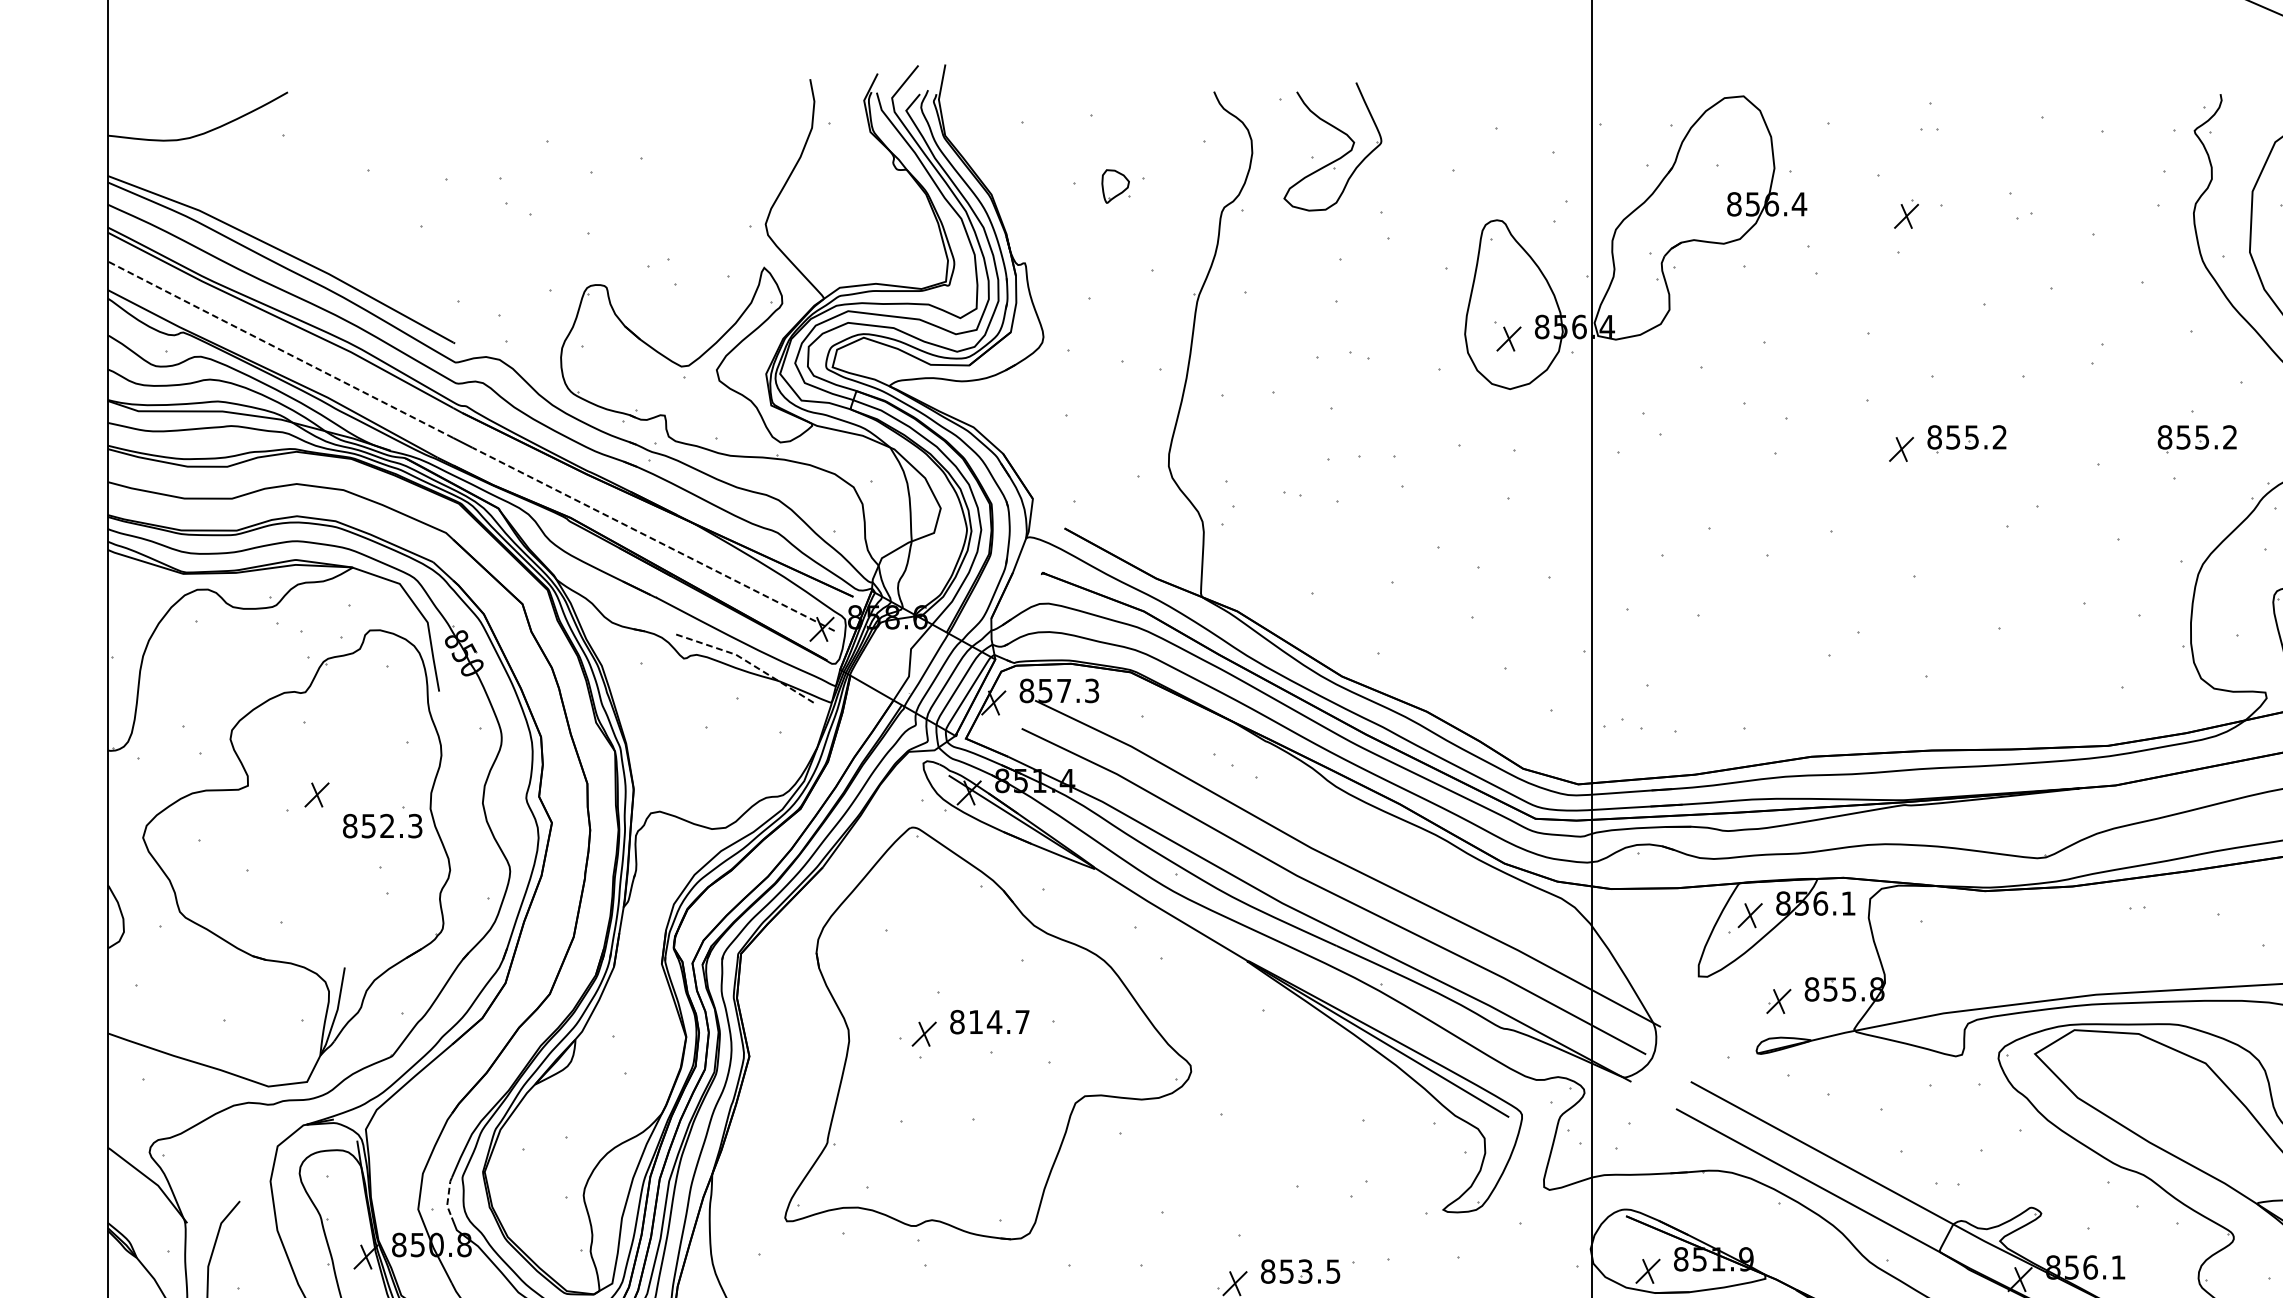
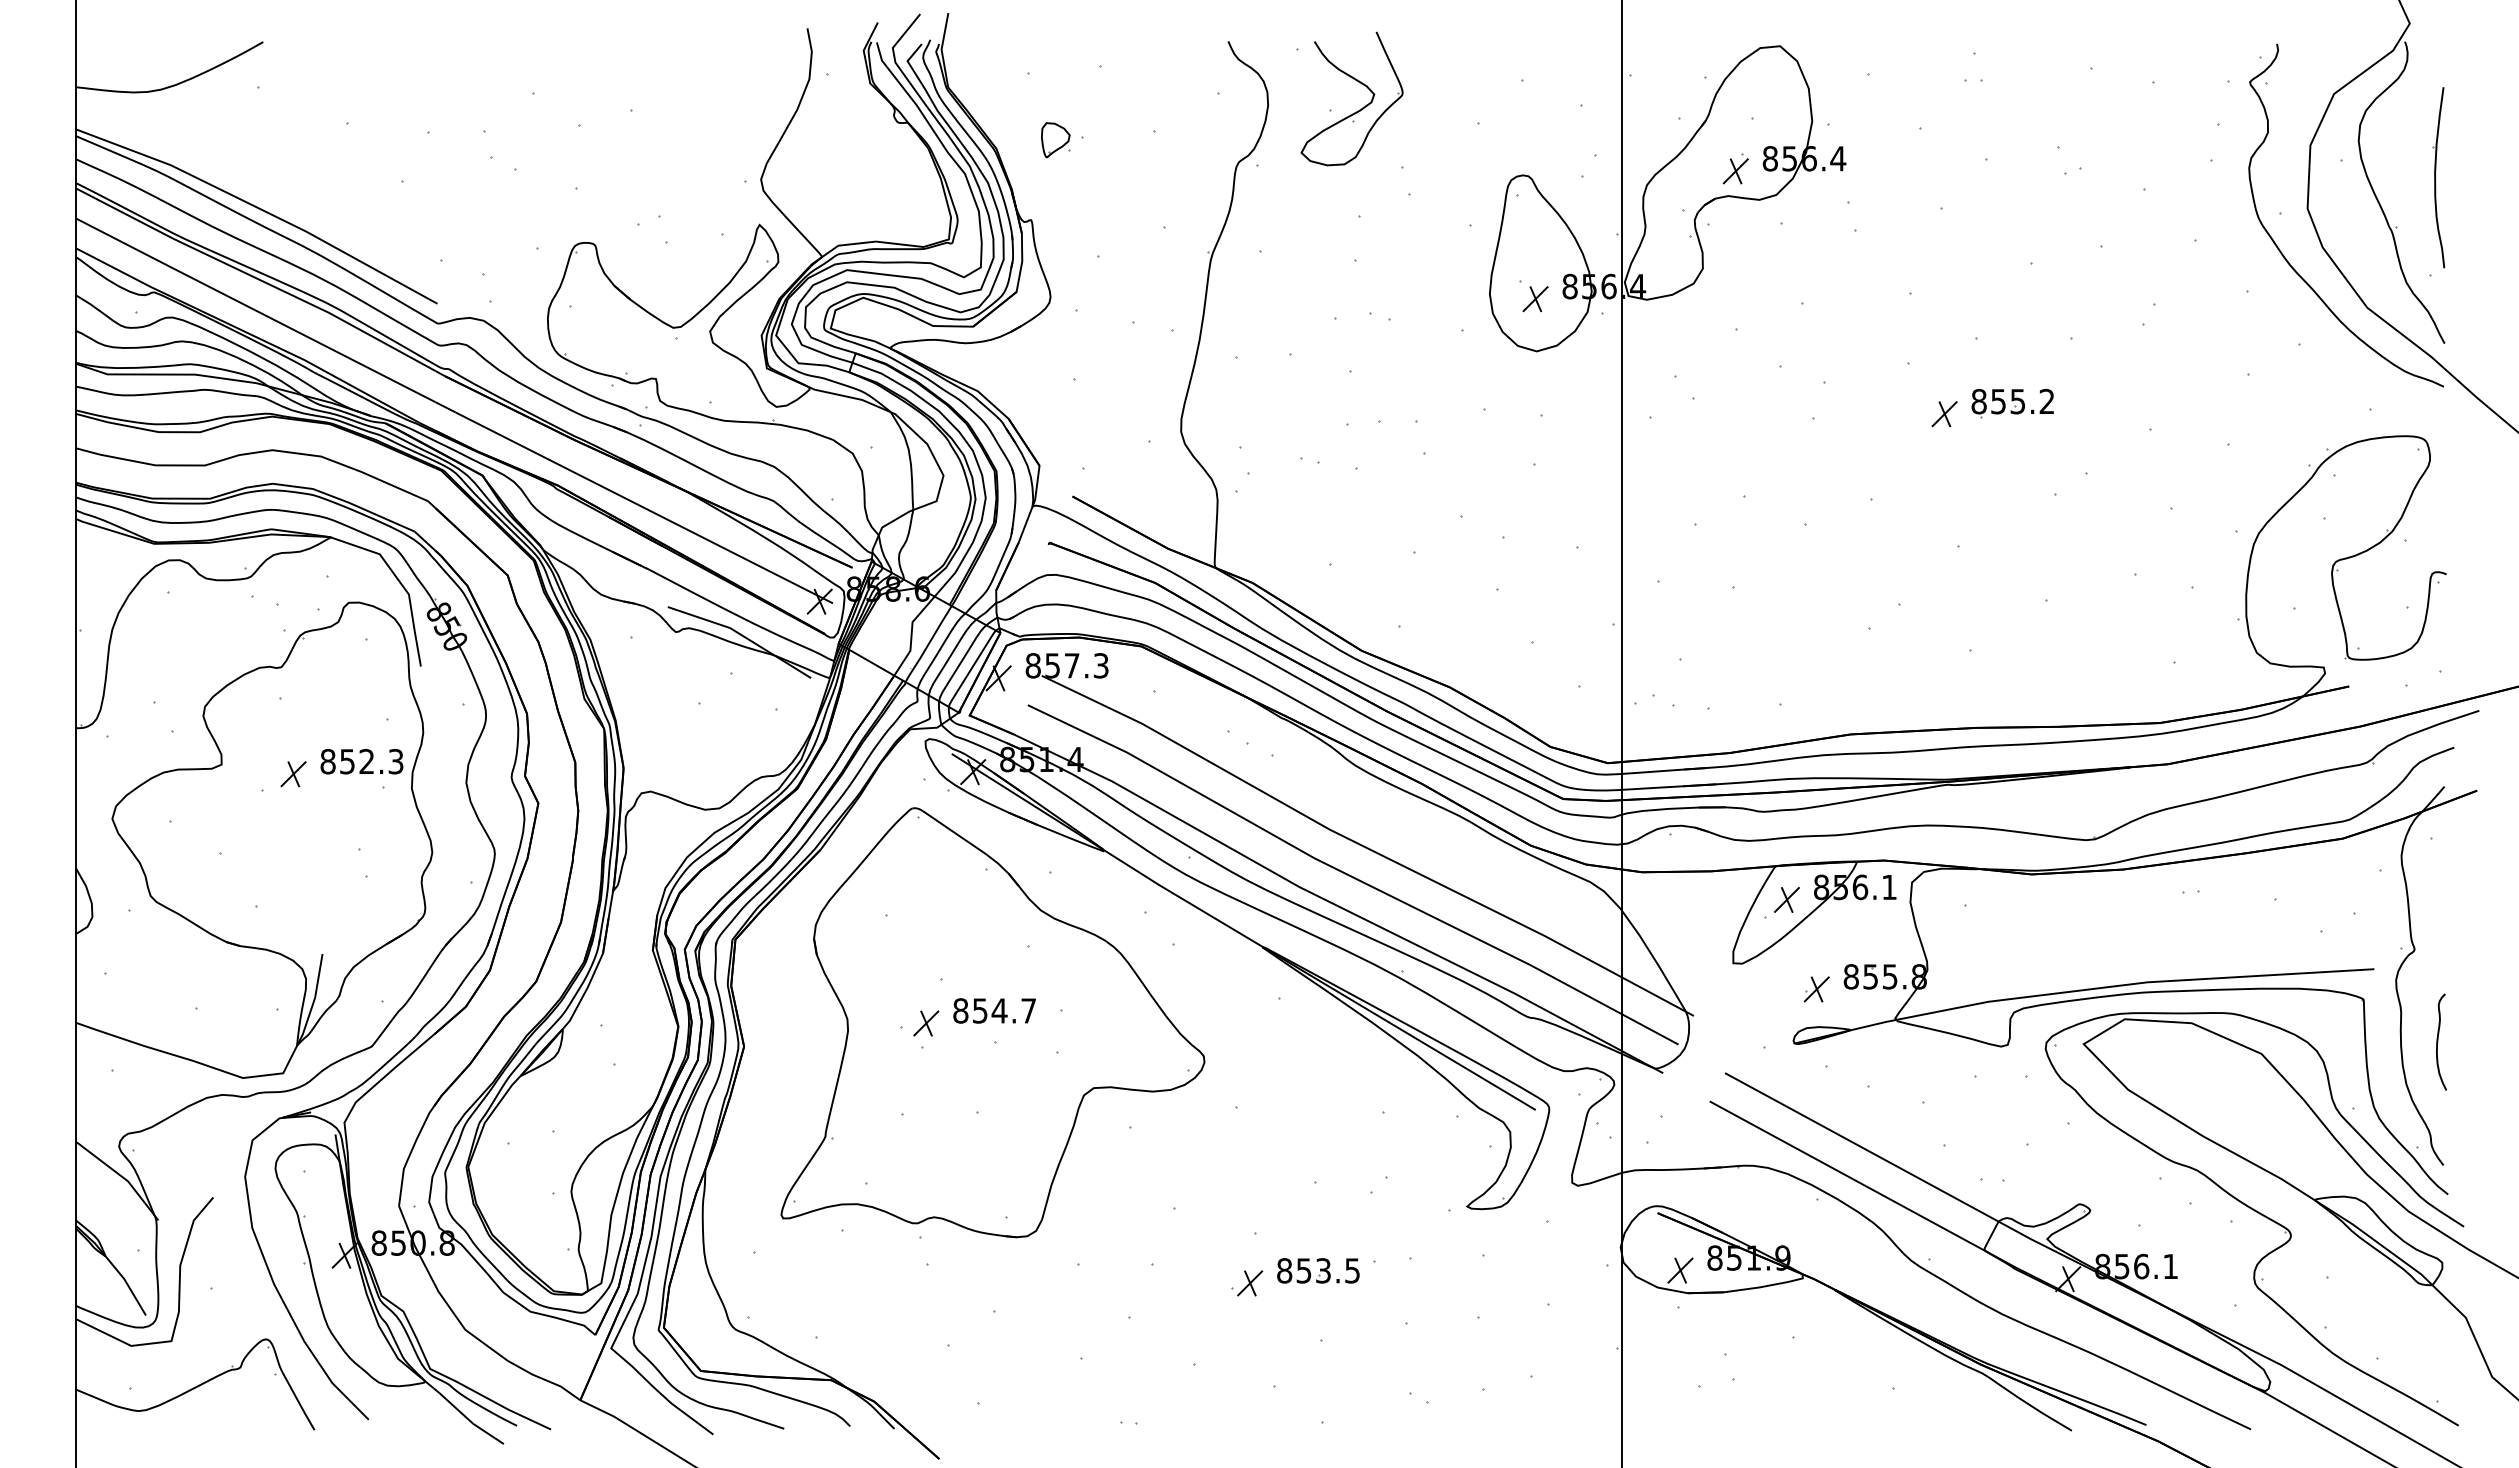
part: (1115, 186) -> (1055, 140), moved
part: (1906, 213) -> (1735, 168), moved
line: (279, 349) -> (254, 310), dashed -> solid
part: (2197, 439) -> (2252, 403), removed
line: (652, 539) -> (643, 507), dashed -> solid
line: (747, 661) -> (742, 635), dashed -> solid
text: (382, 825) -> (361, 761), moved
text: (976, 1021) -> (980, 1010), 814.7 -> 854.7
line: (448, 1198) -> (430, 1194), dashed -> solid

